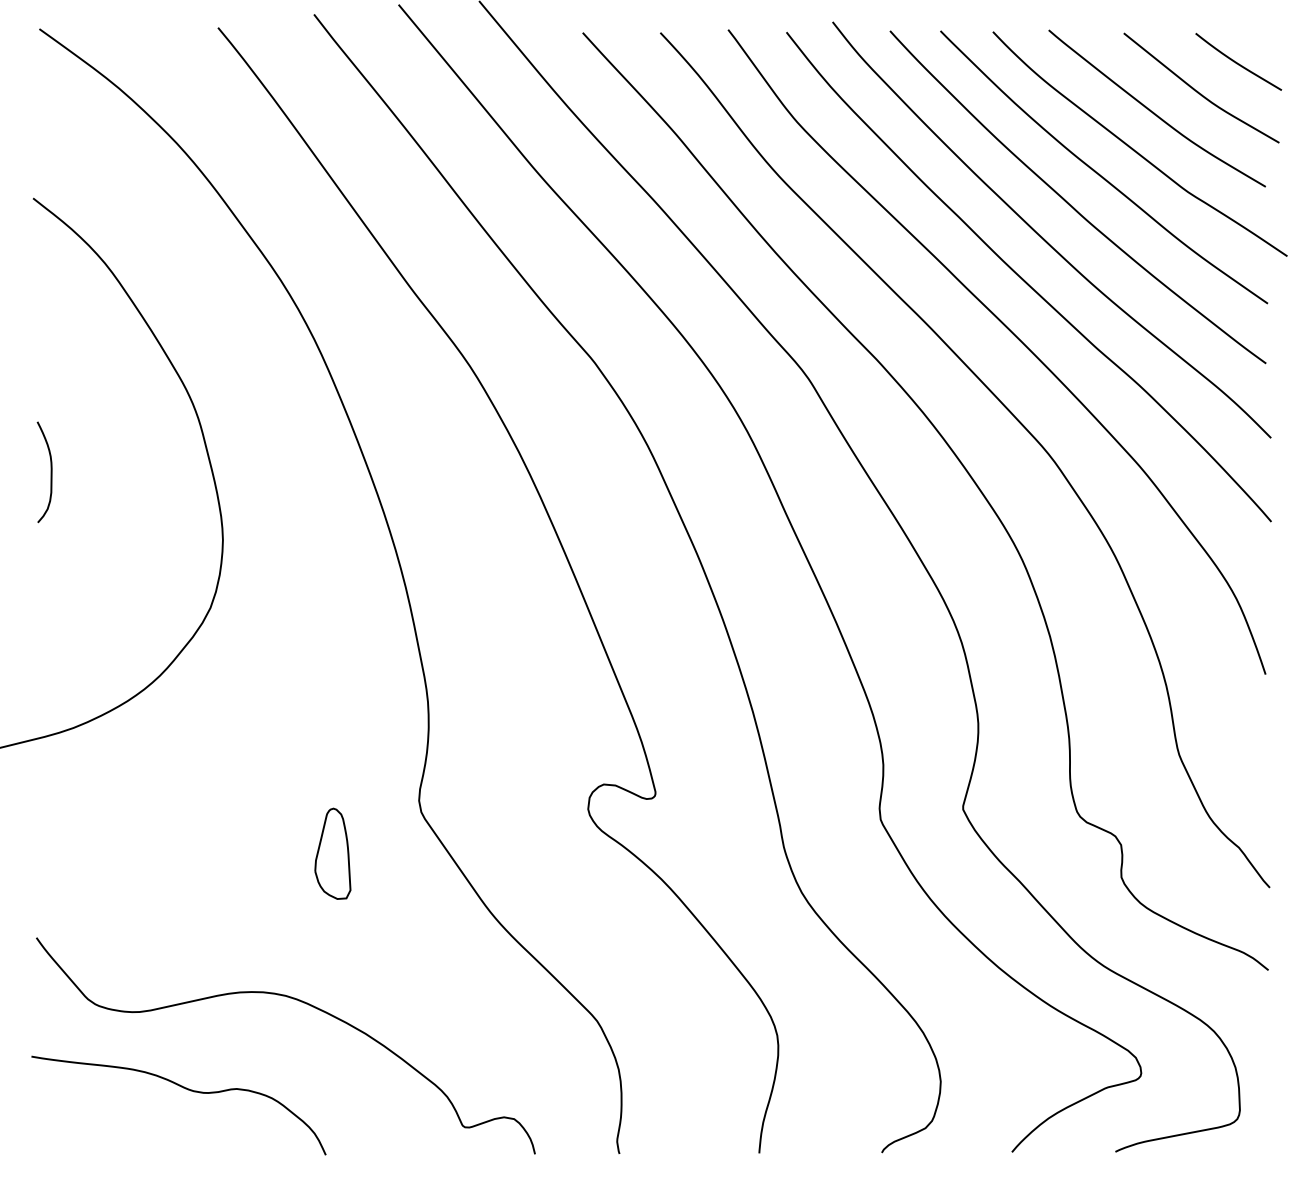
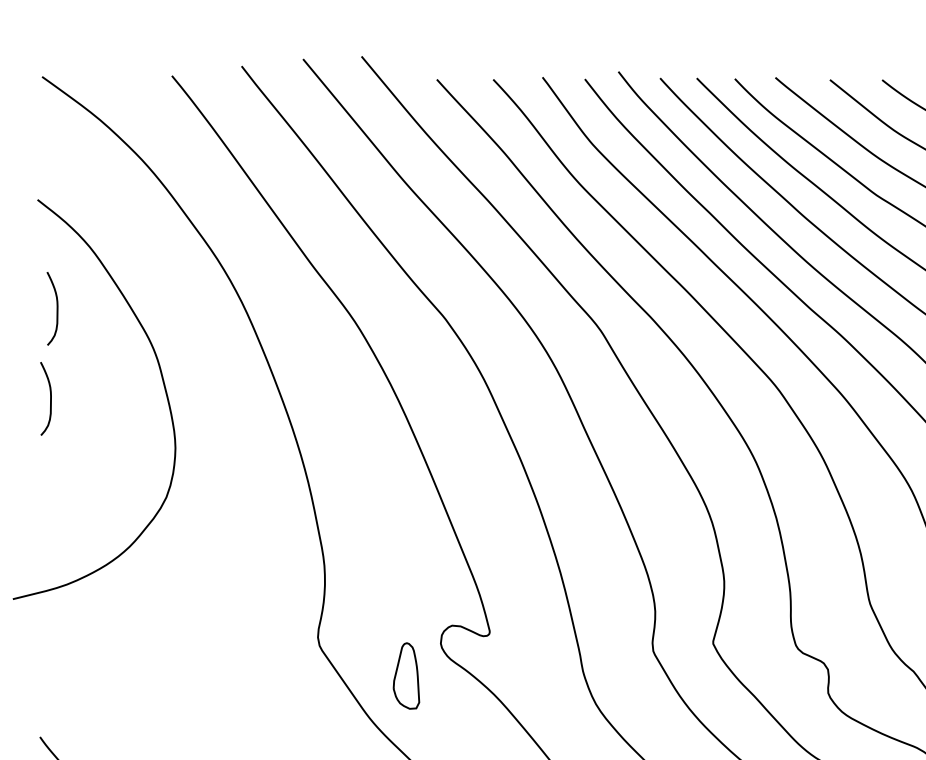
curve: (59, 348) -> (56, 308), added
part: (332, 853) -> (406, 675), moved

